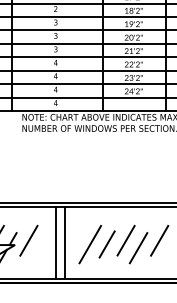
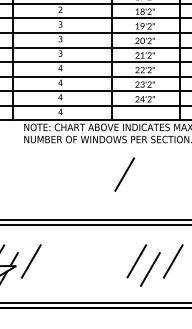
line: (114, 160) -> (124, 174), added
line: (56, 243) -> (61, 264), removed
line: (65, 243) -> (71, 264), removed
line: (90, 244) -> (98, 265), removed
line: (106, 244) -> (115, 265), removed

